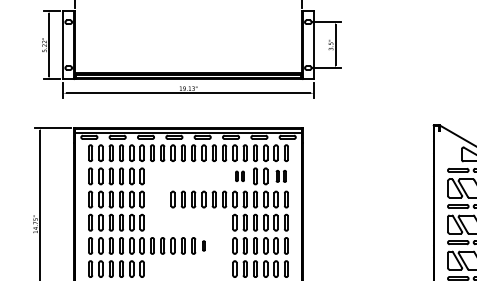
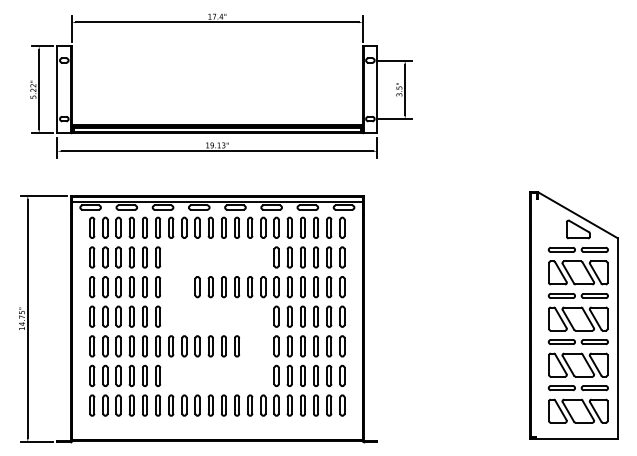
part: (239, 176) -> (282, 257), size x1.67
part: (281, 176) -> (335, 257), size x1.43
part: (203, 246) -> (236, 346), size x1.67

